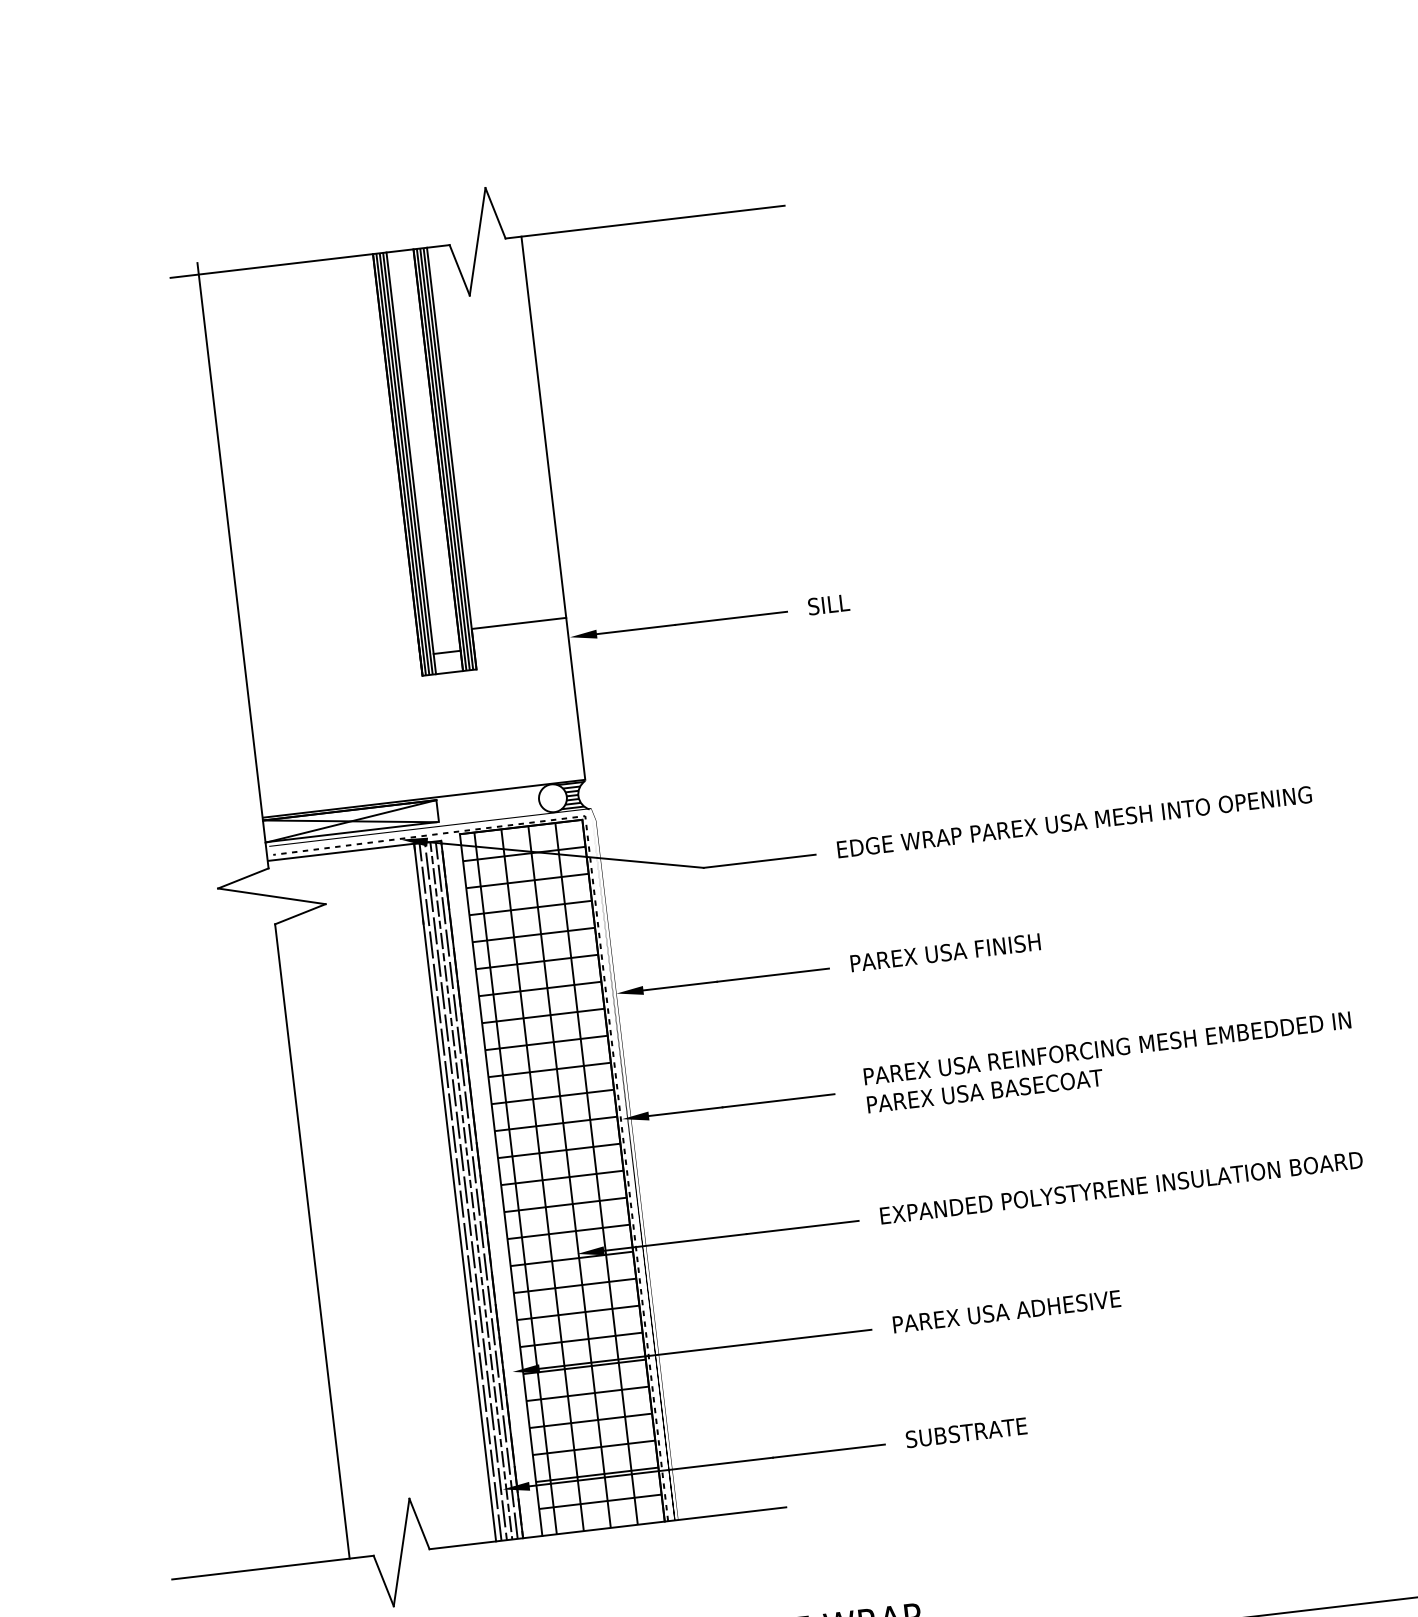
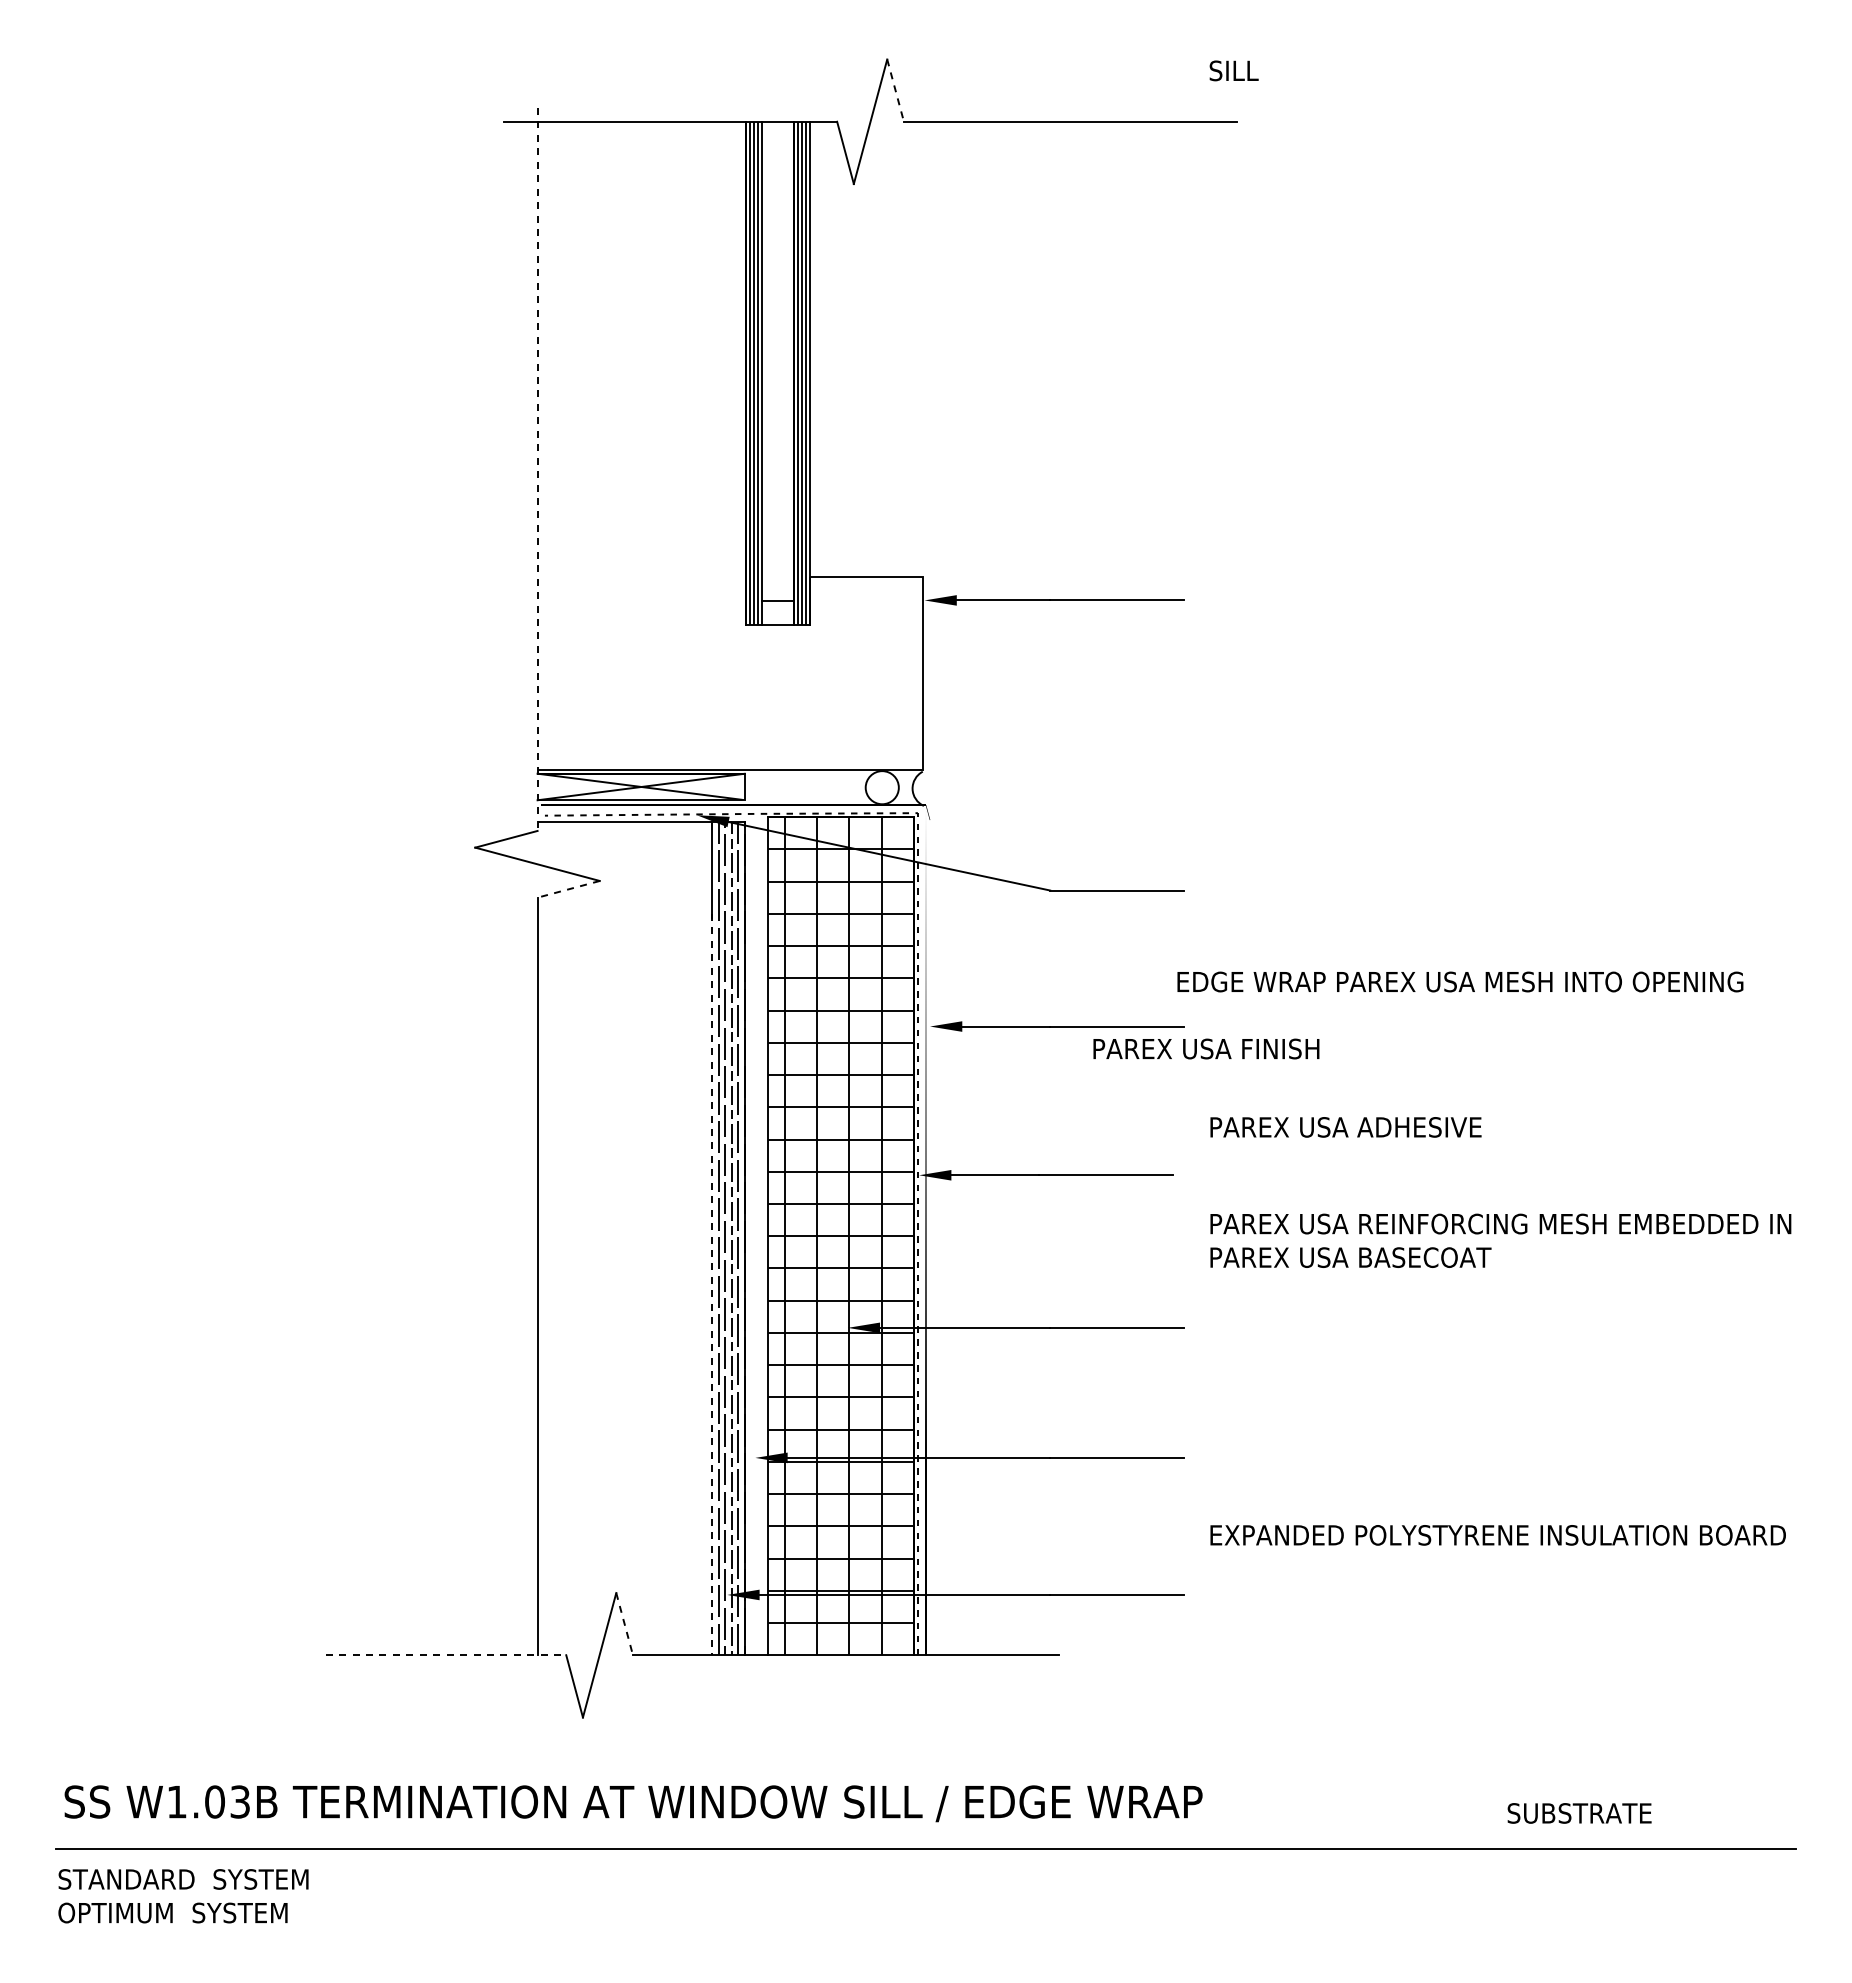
line: (495, 214) -> (895, 91), solid -> dashed
line: (543, 427) -> (922, 349), removed
line: (232, 565) -> (537, 469), solid -> dashed
text: (828, 604) -> (1233, 70), moved
hatch: (571, 795) -> (904, 786), removed
text: (1074, 821) -> (1460, 981), moved
line: (300, 914) -> (568, 889), solid -> dashed
text: (945, 952) -> (1206, 1048), moved
text: (1108, 1062) -> (1500, 1240), moved
text: (1121, 1188) -> (1497, 1535), moved
line: (459, 1230) -> (712, 1284), solid -> dashed
text: (1006, 1311) -> (1345, 1127), moved
text: (966, 1432) -> (1579, 1813), moved
line: (419, 1524) -> (624, 1624), solid -> dashed
line: (273, 1567) -> (446, 1655), solid -> dashed

